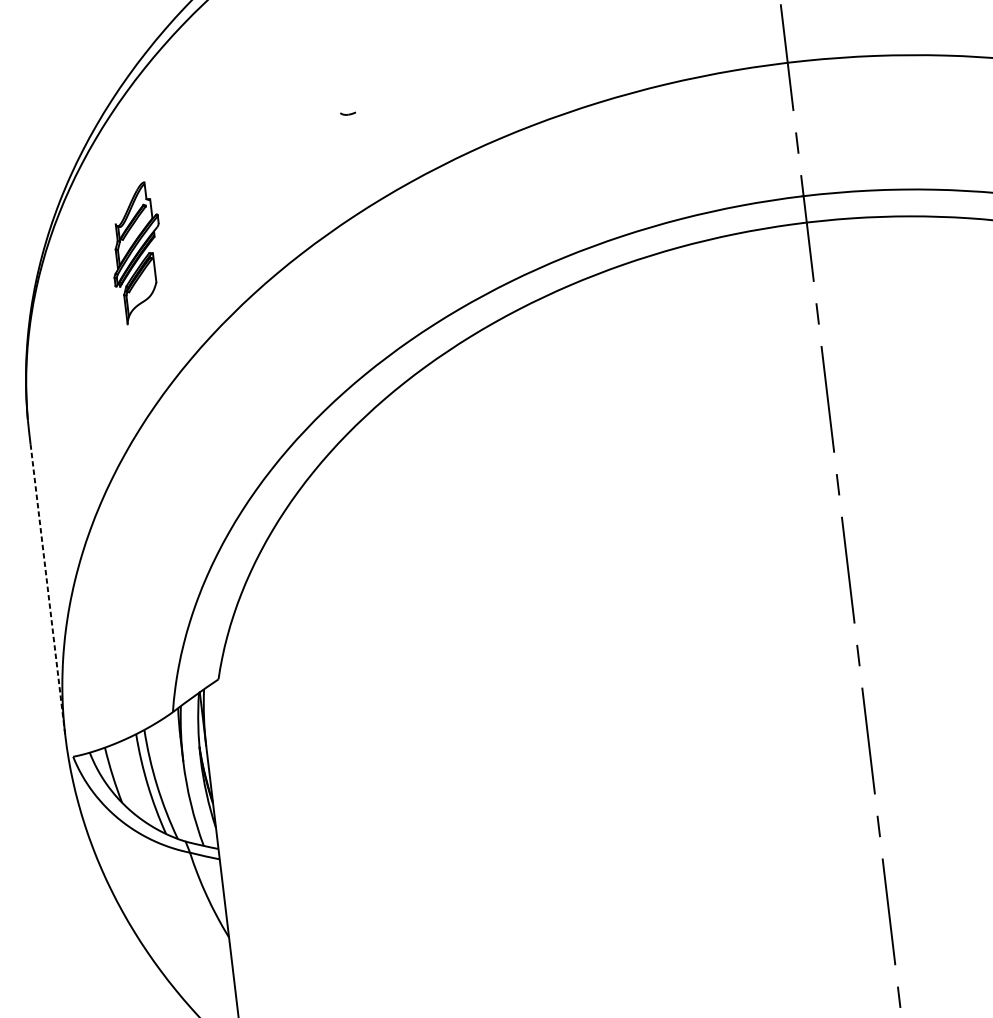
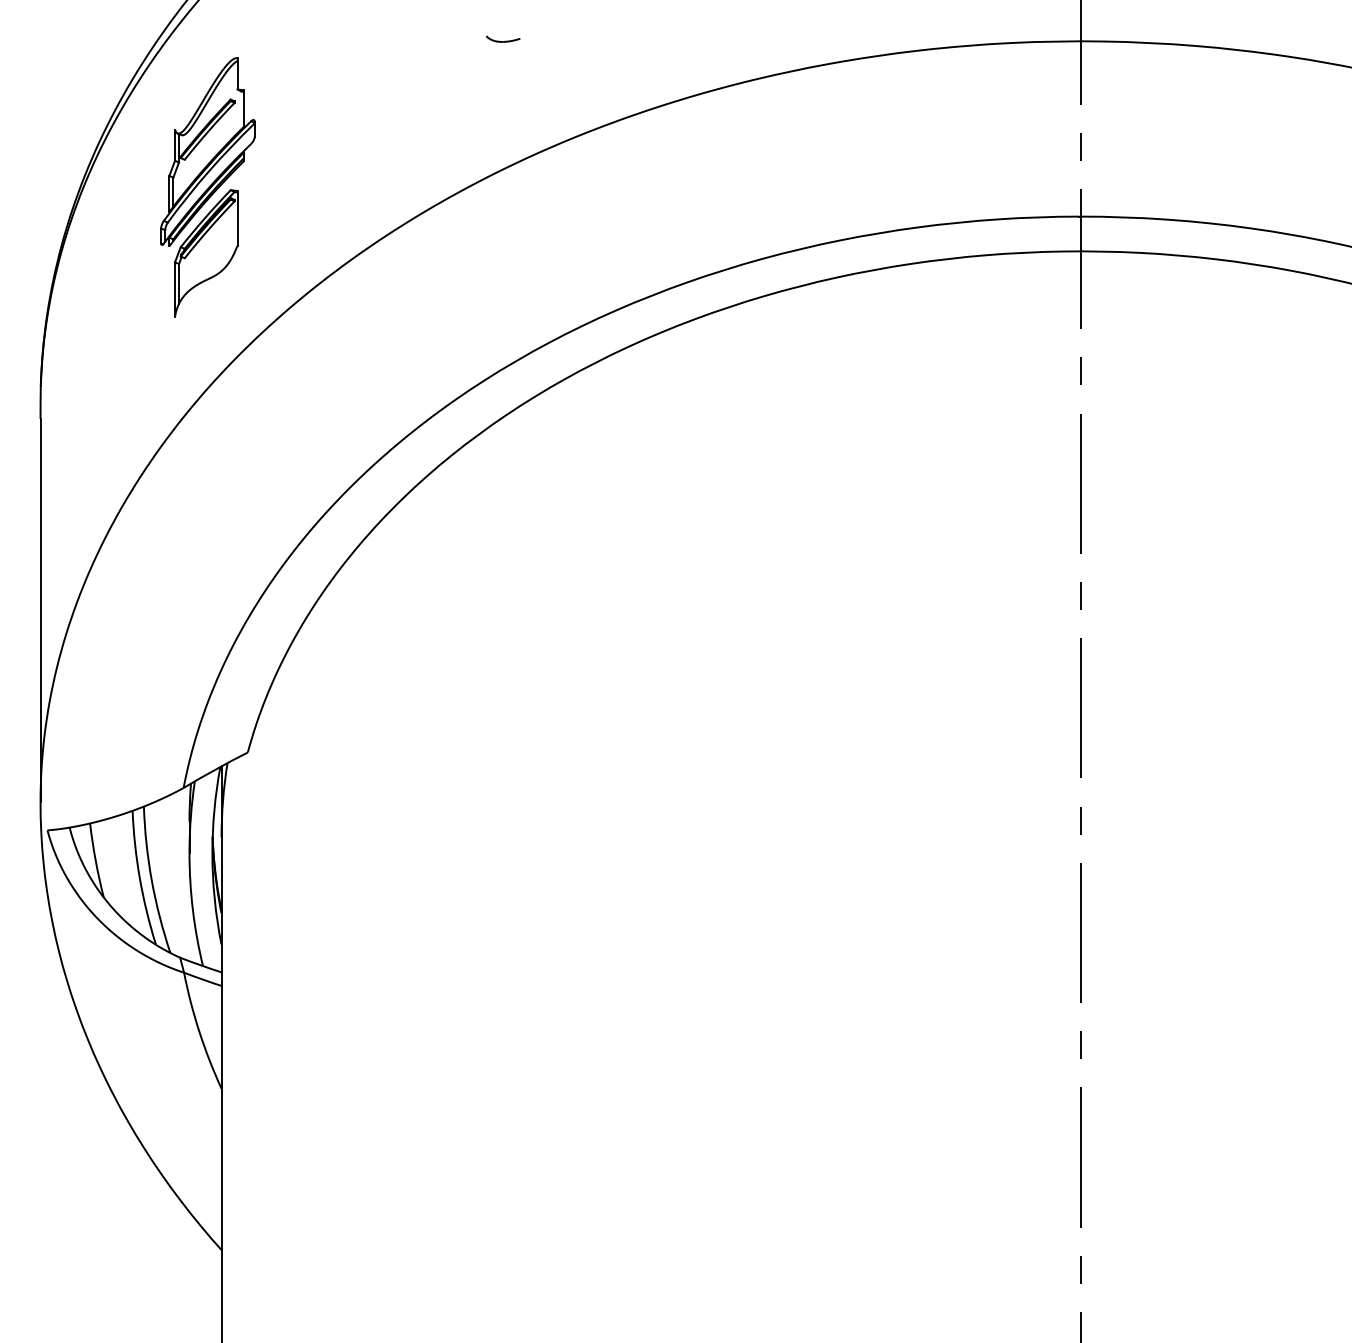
part: (348, 113) -> (503, 38), size x1.67
part: (136, 253) -> (207, 187), size x1.43
line: (47, 590) -> (40, 610), dashed -> solid

